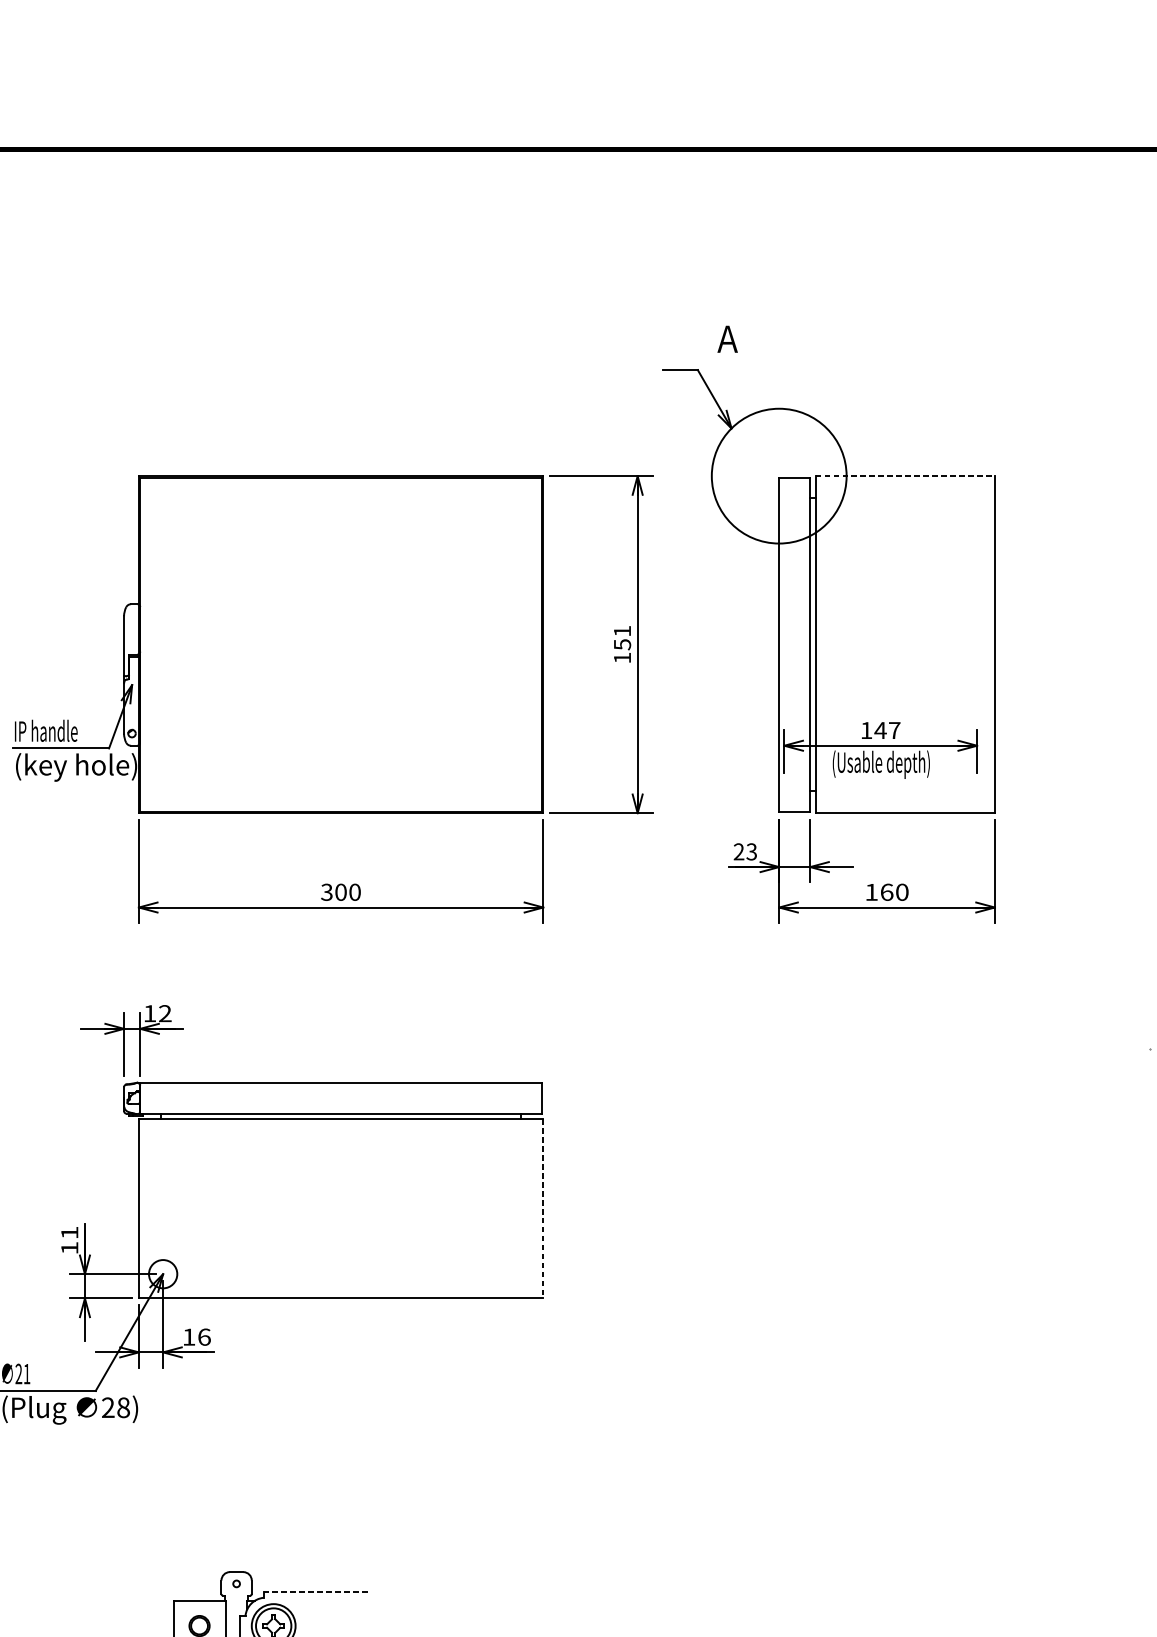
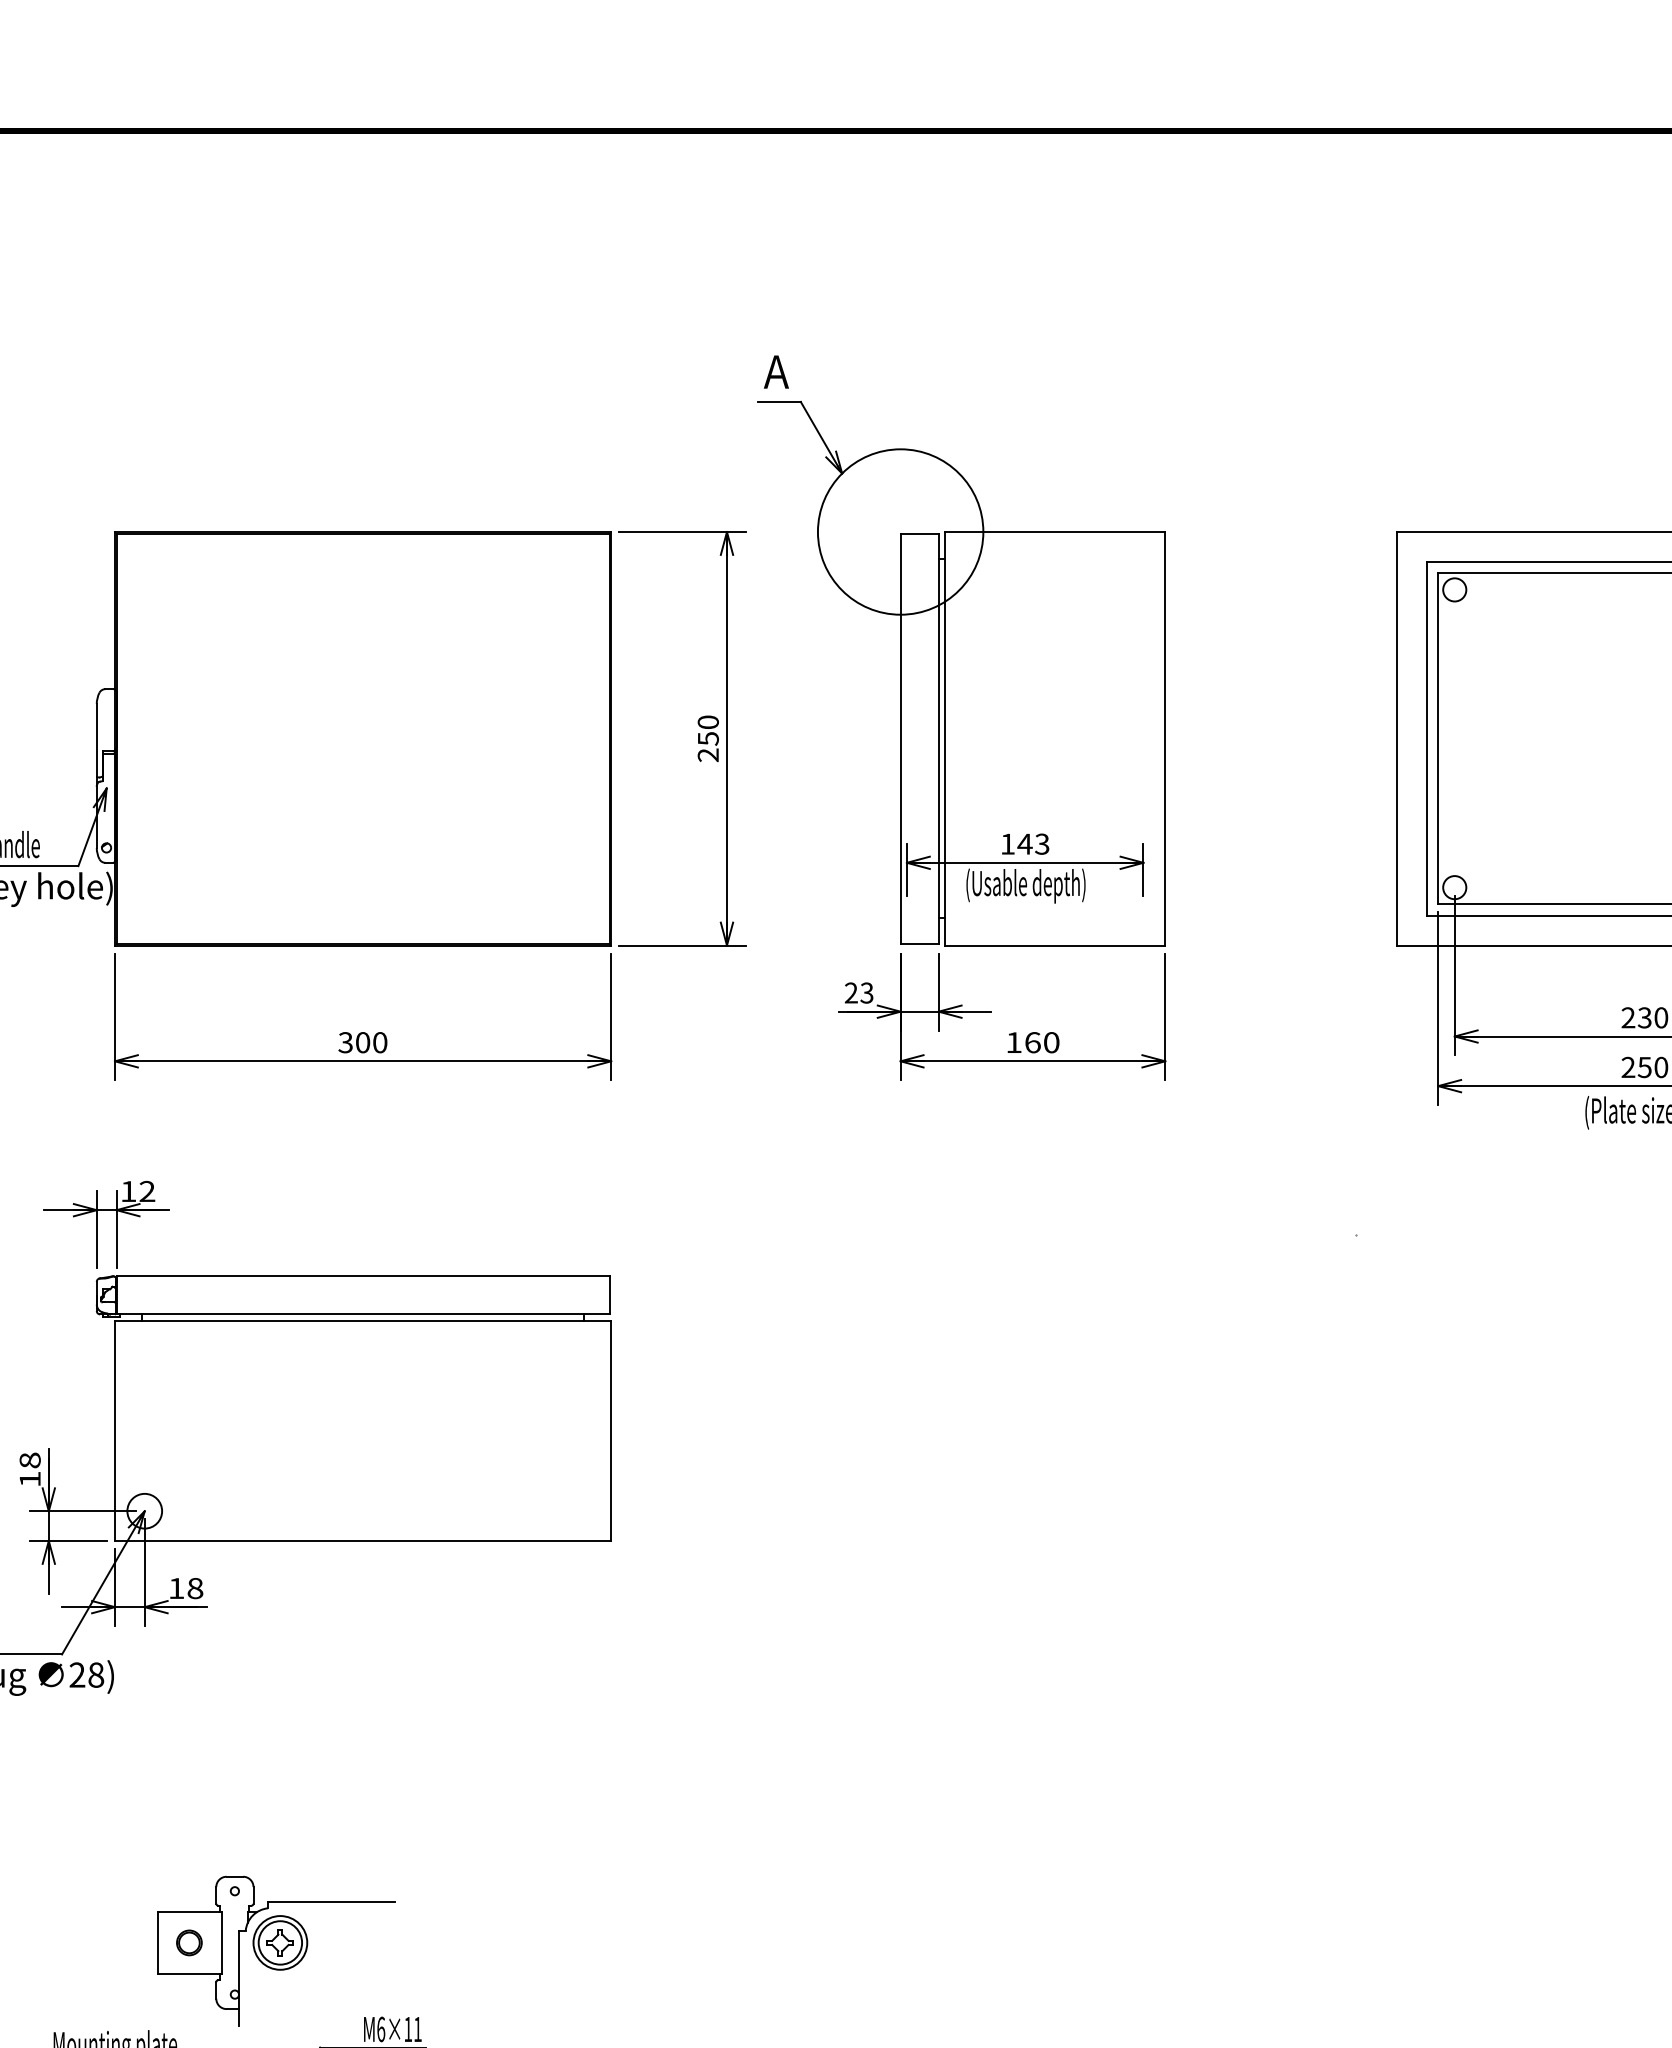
text: (727, 338) -> (776, 371), moved
line: (905, 476) -> (1055, 532), dashed -> solid
text: (621, 644) -> (707, 738), 151 -> 250
text: (894, 730) -> (1042, 843), 147 -> 143
line: (543, 1209) -> (611, 1431), dashed -> solid
text: (69, 1232) -> (29, 1460), 11 -> 18
text: (204, 1337) -> (195, 1588), 16 -> 18
line: (315, 1592) -> (331, 1901), dashed -> solid

